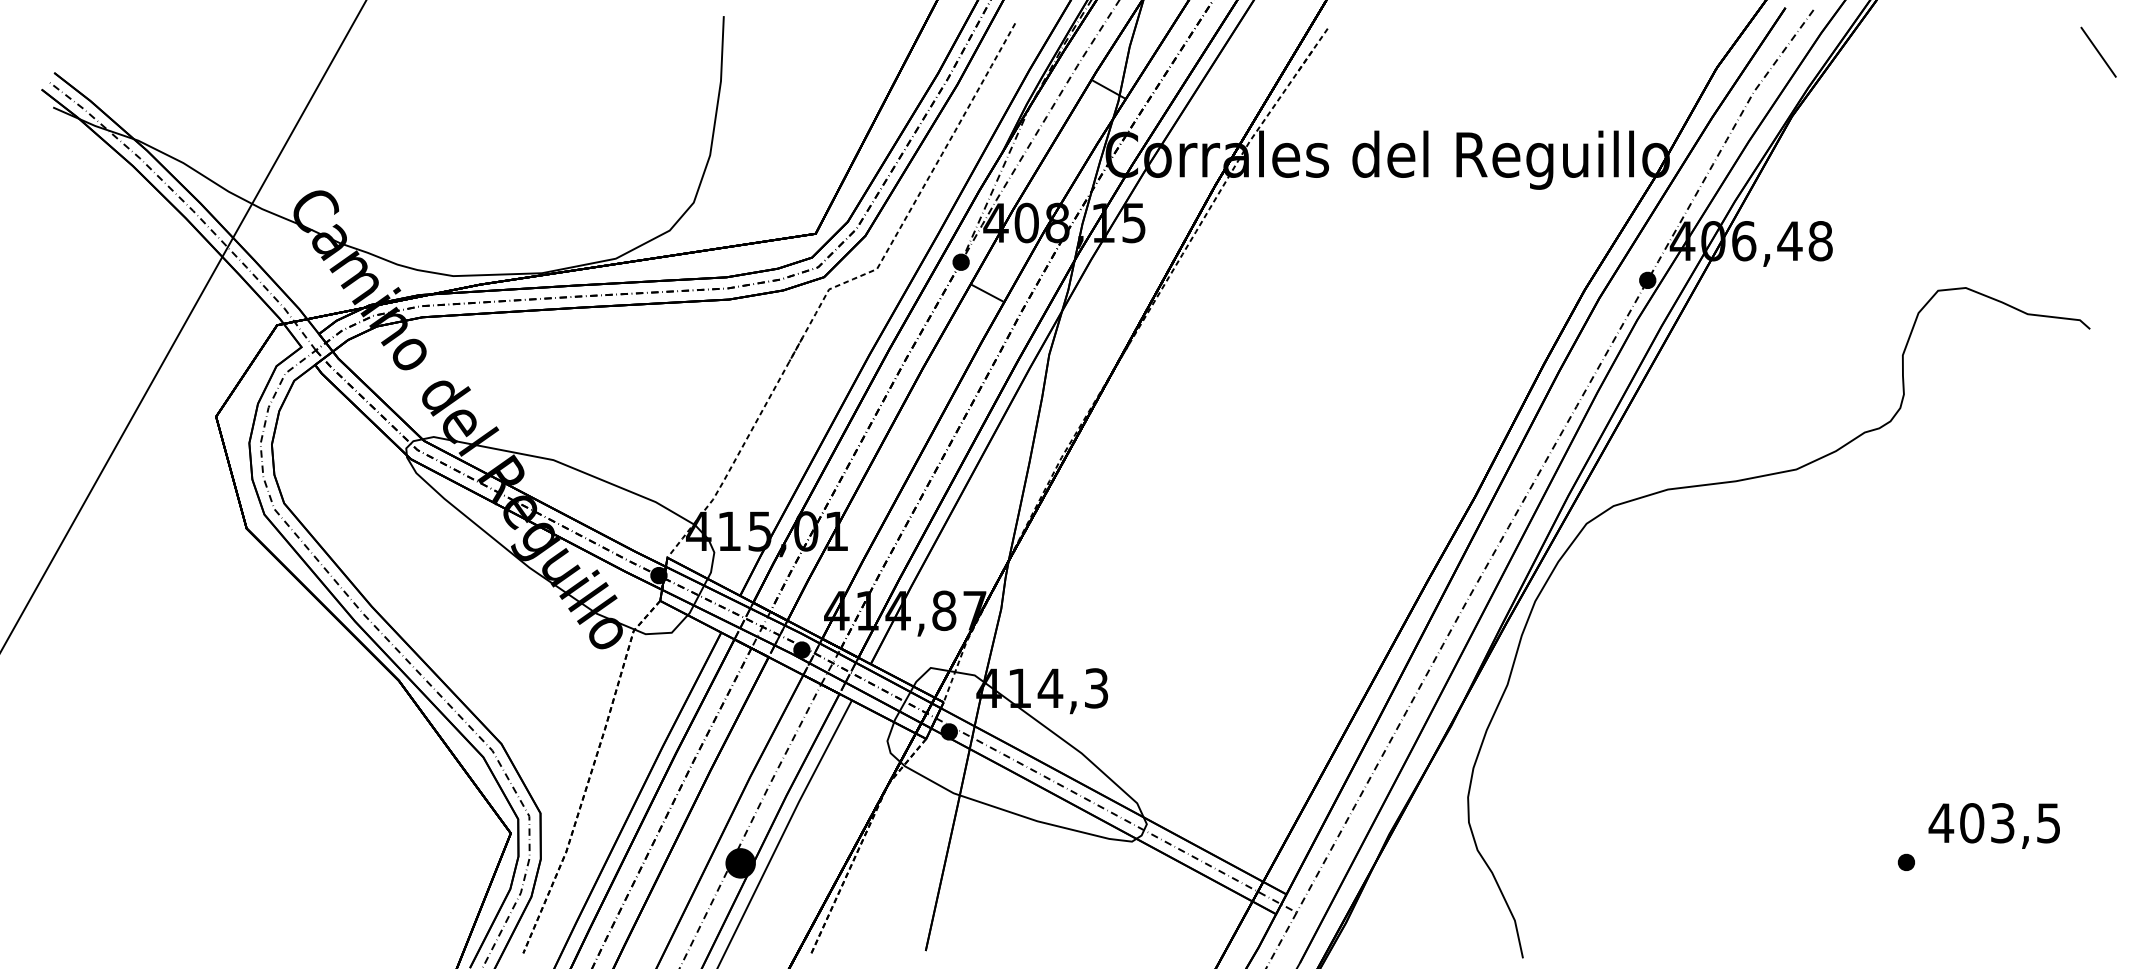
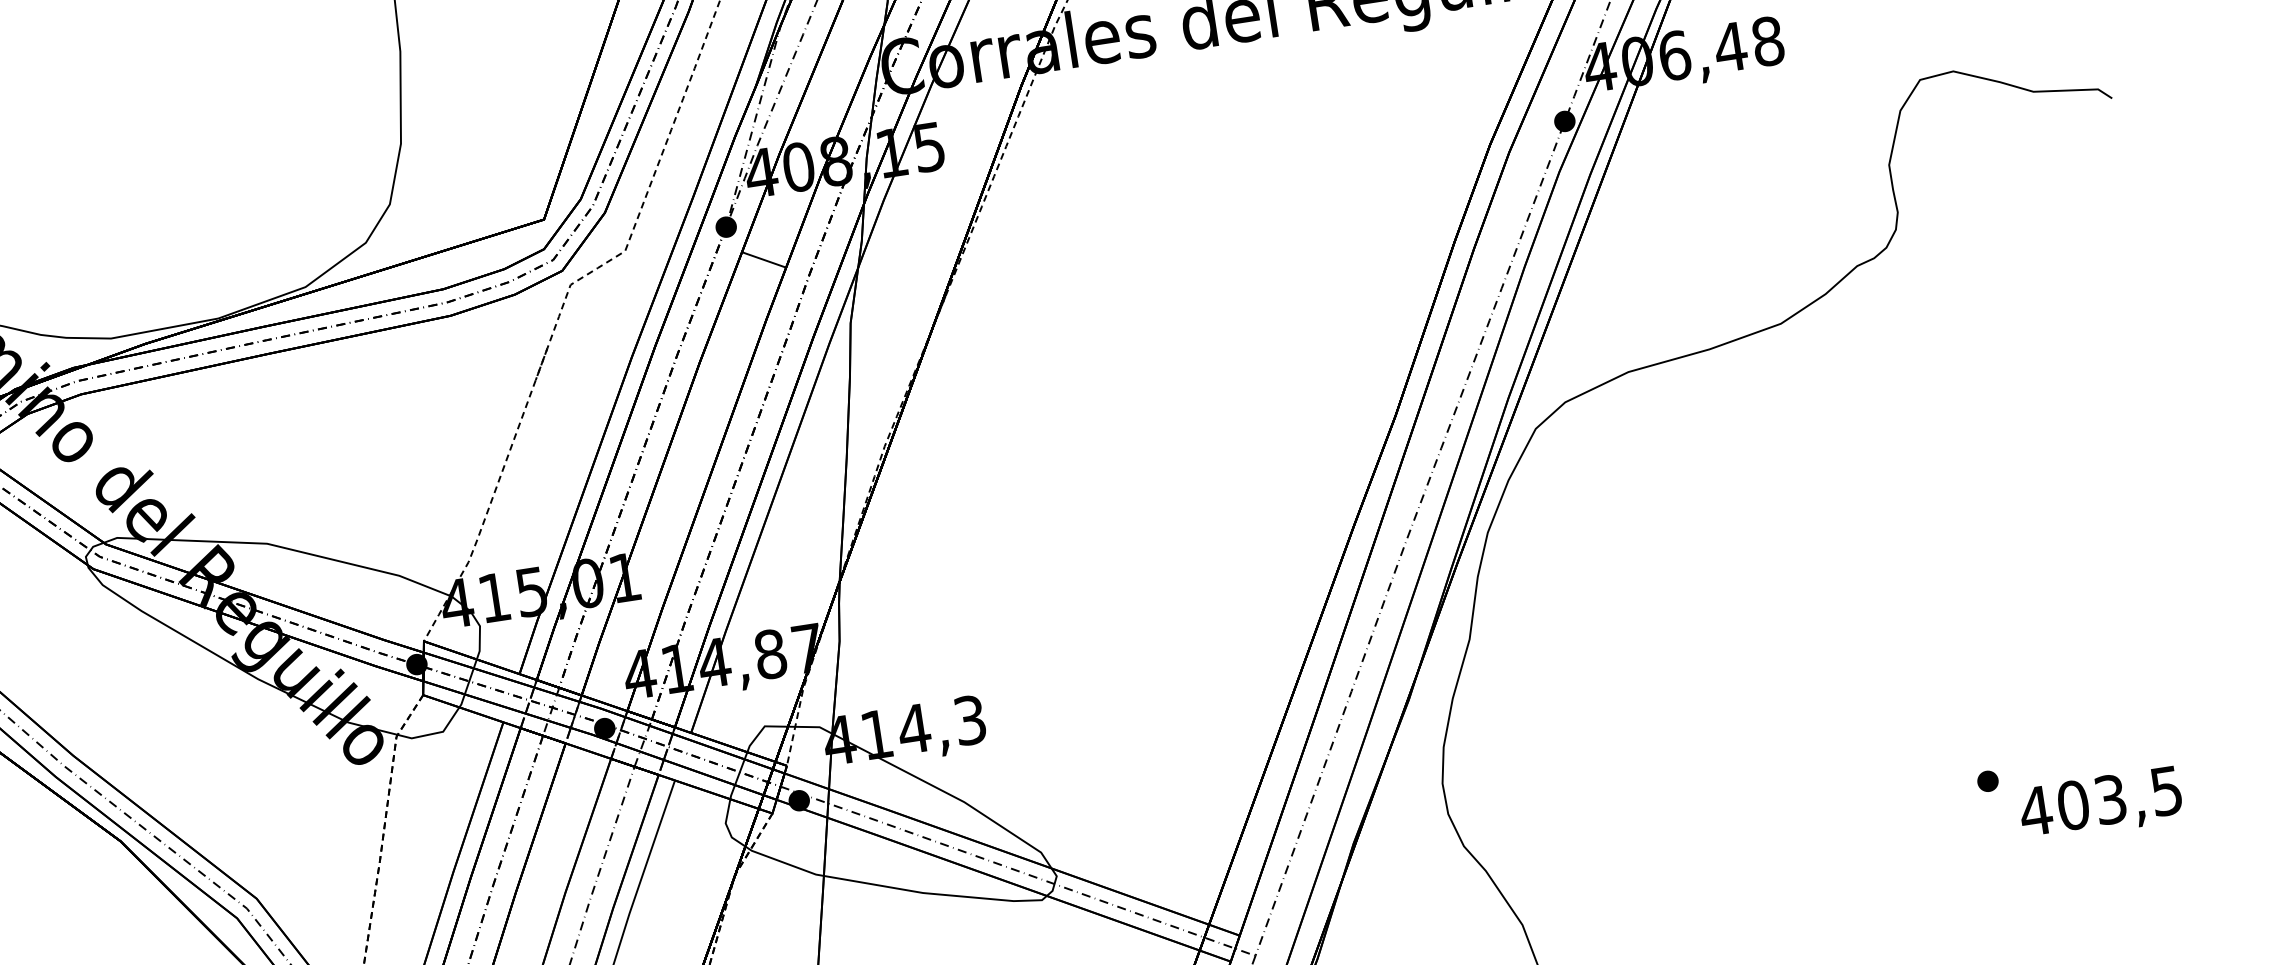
text: (1993, 825) -> (2099, 804), moved

